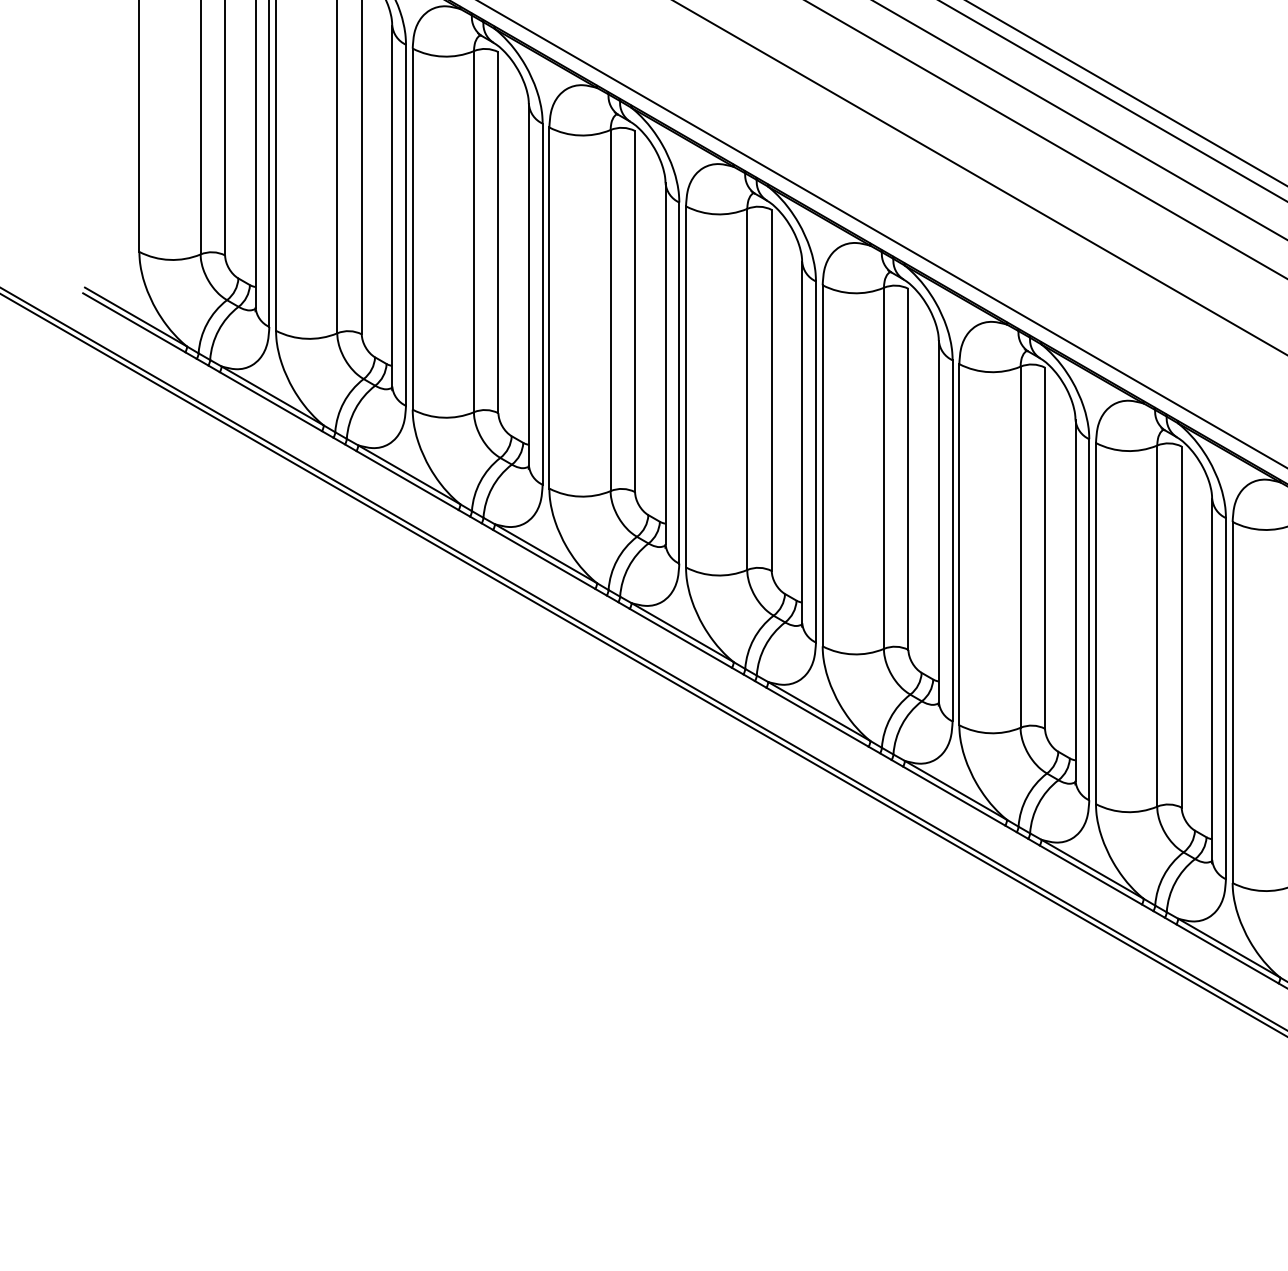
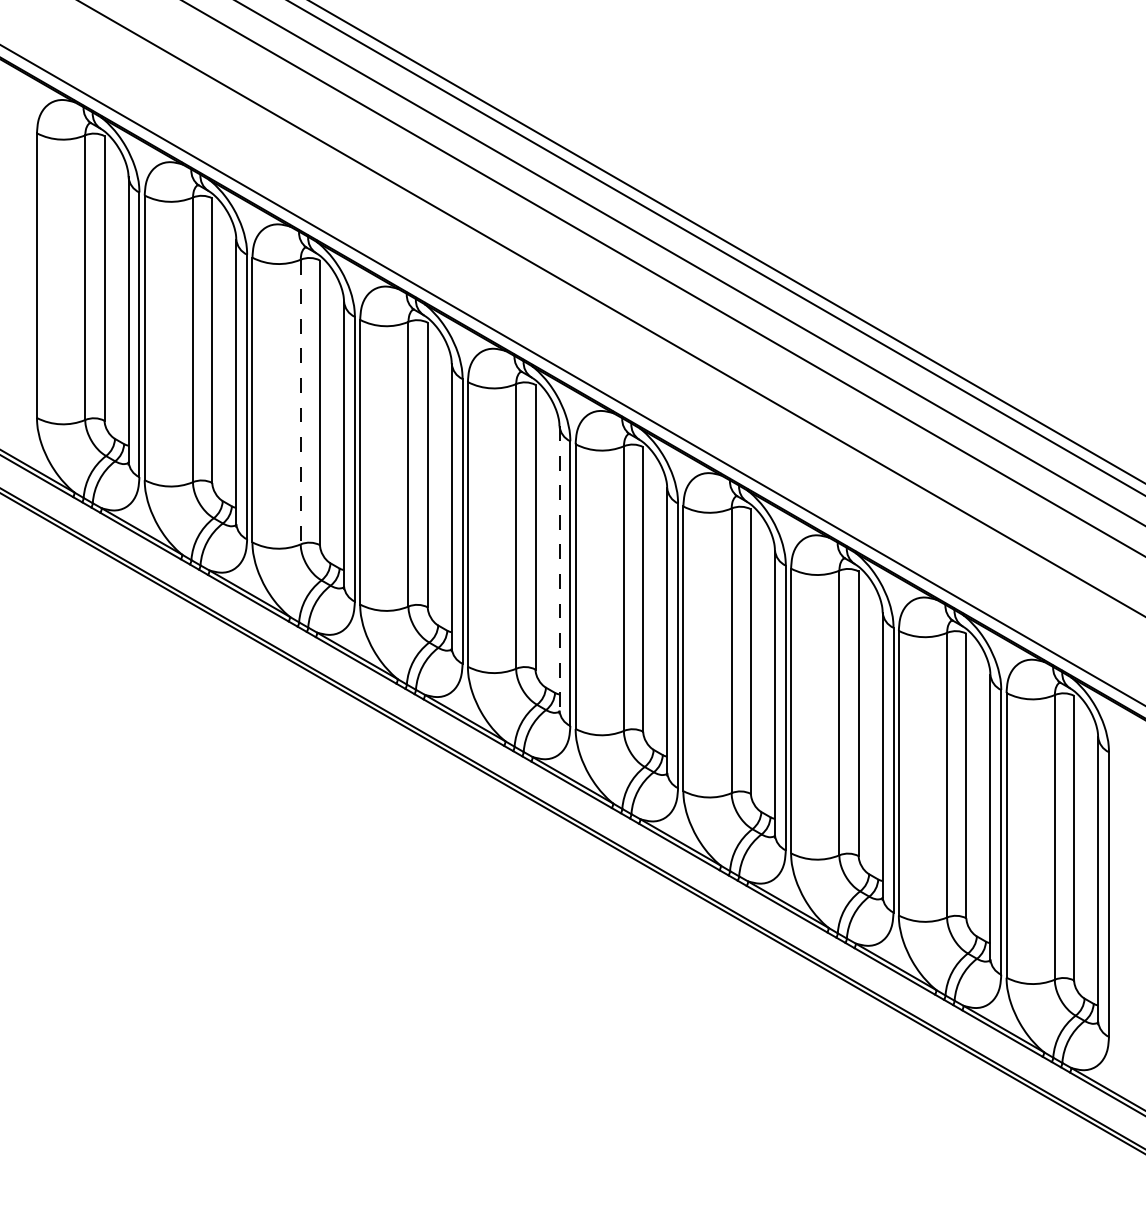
line: (473, 232) -> (300, 402), solid -> dashed
line: (802, 442) -> (559, 568), solid -> dashed

